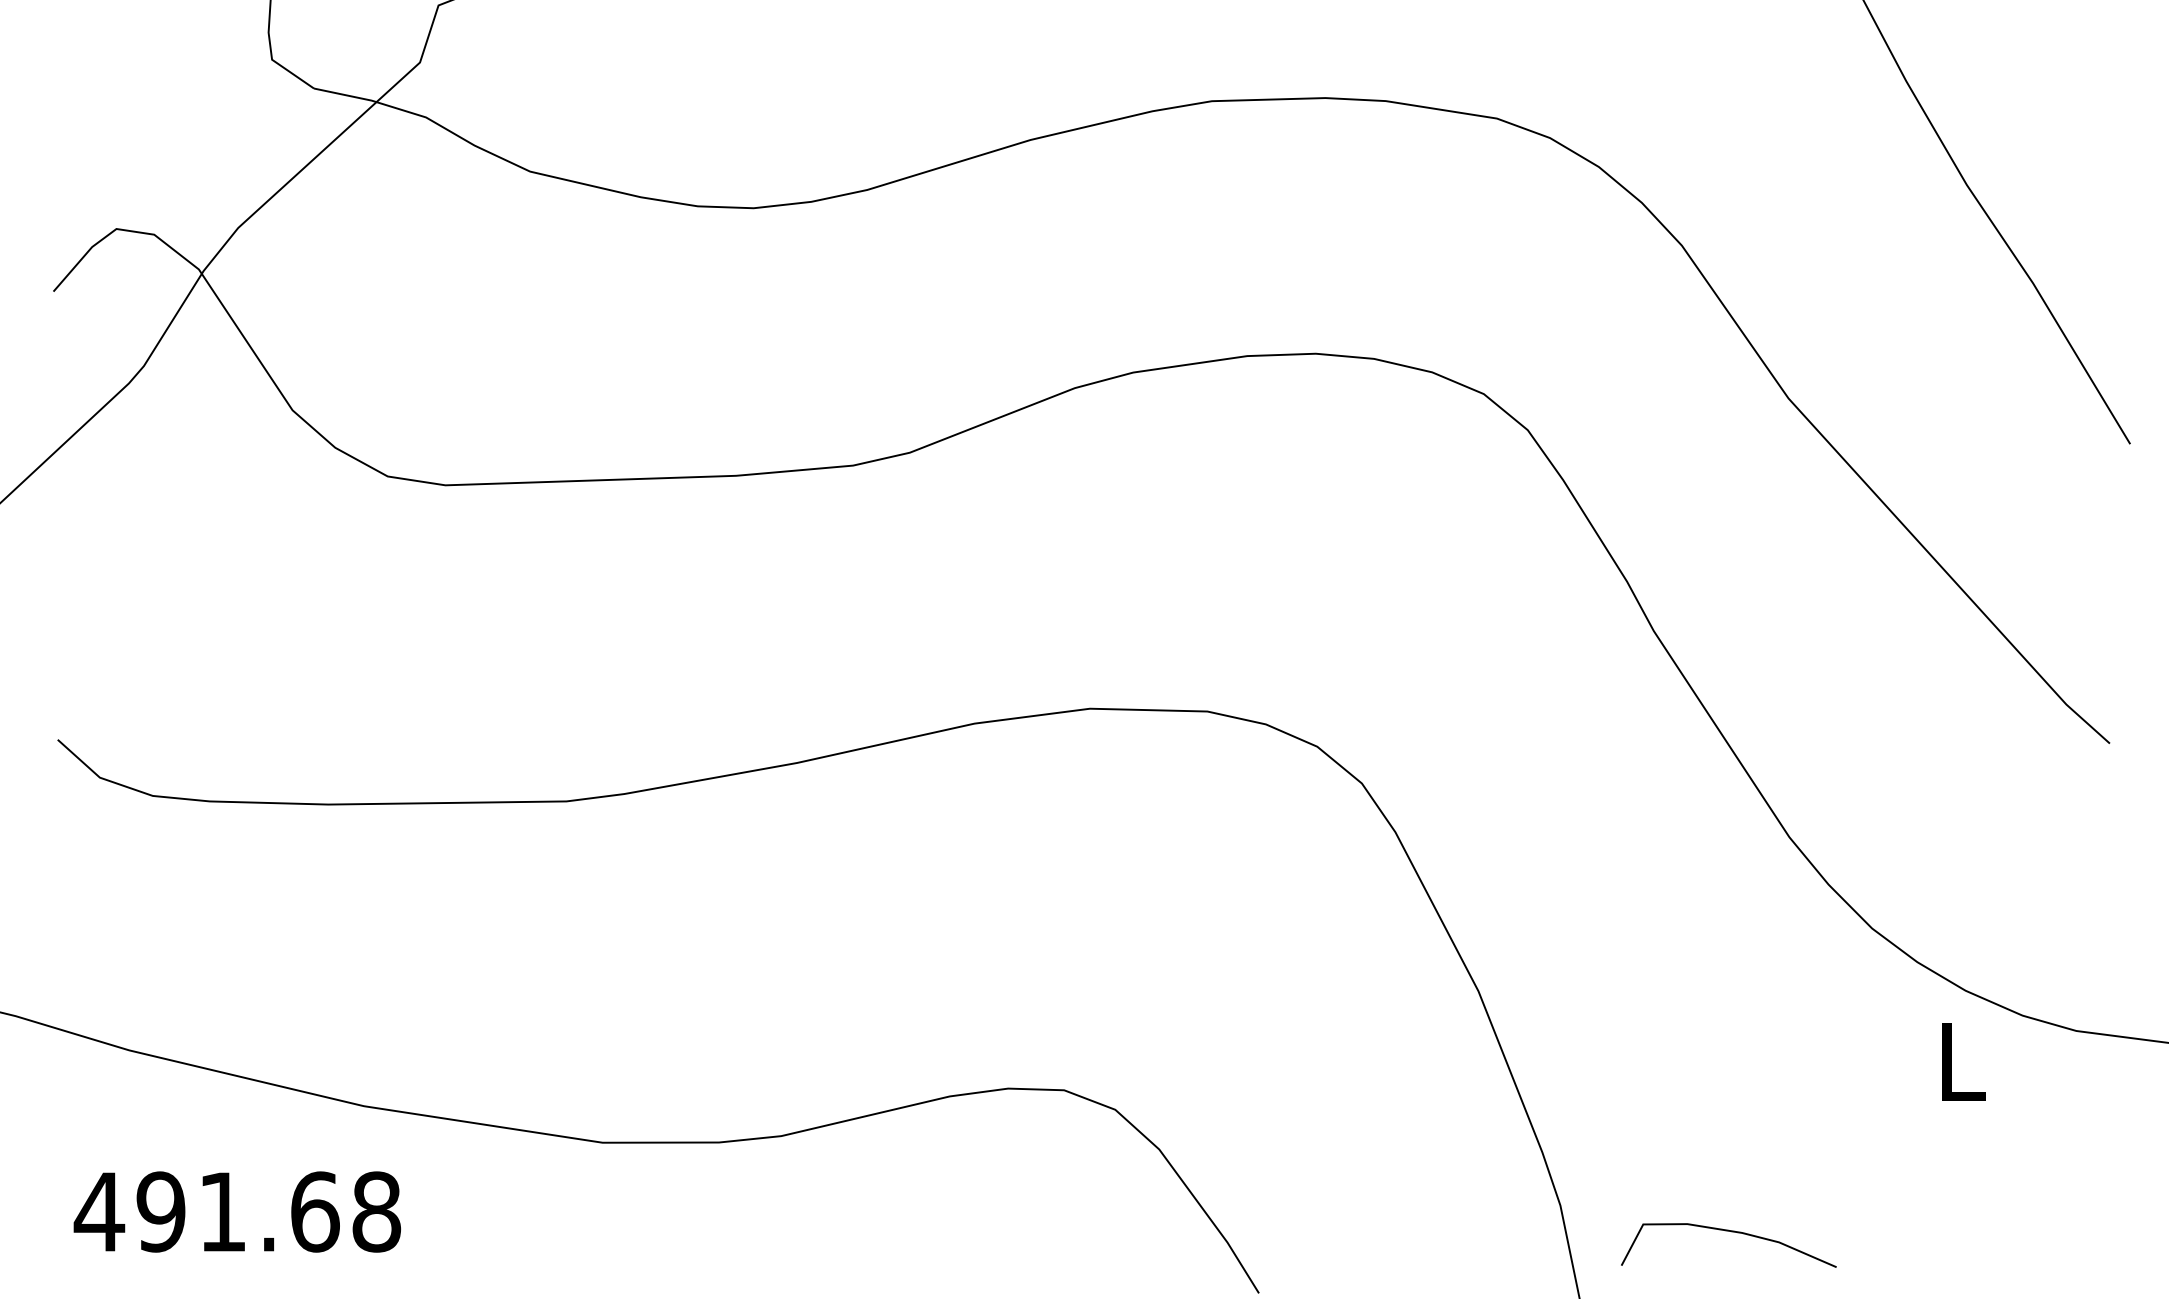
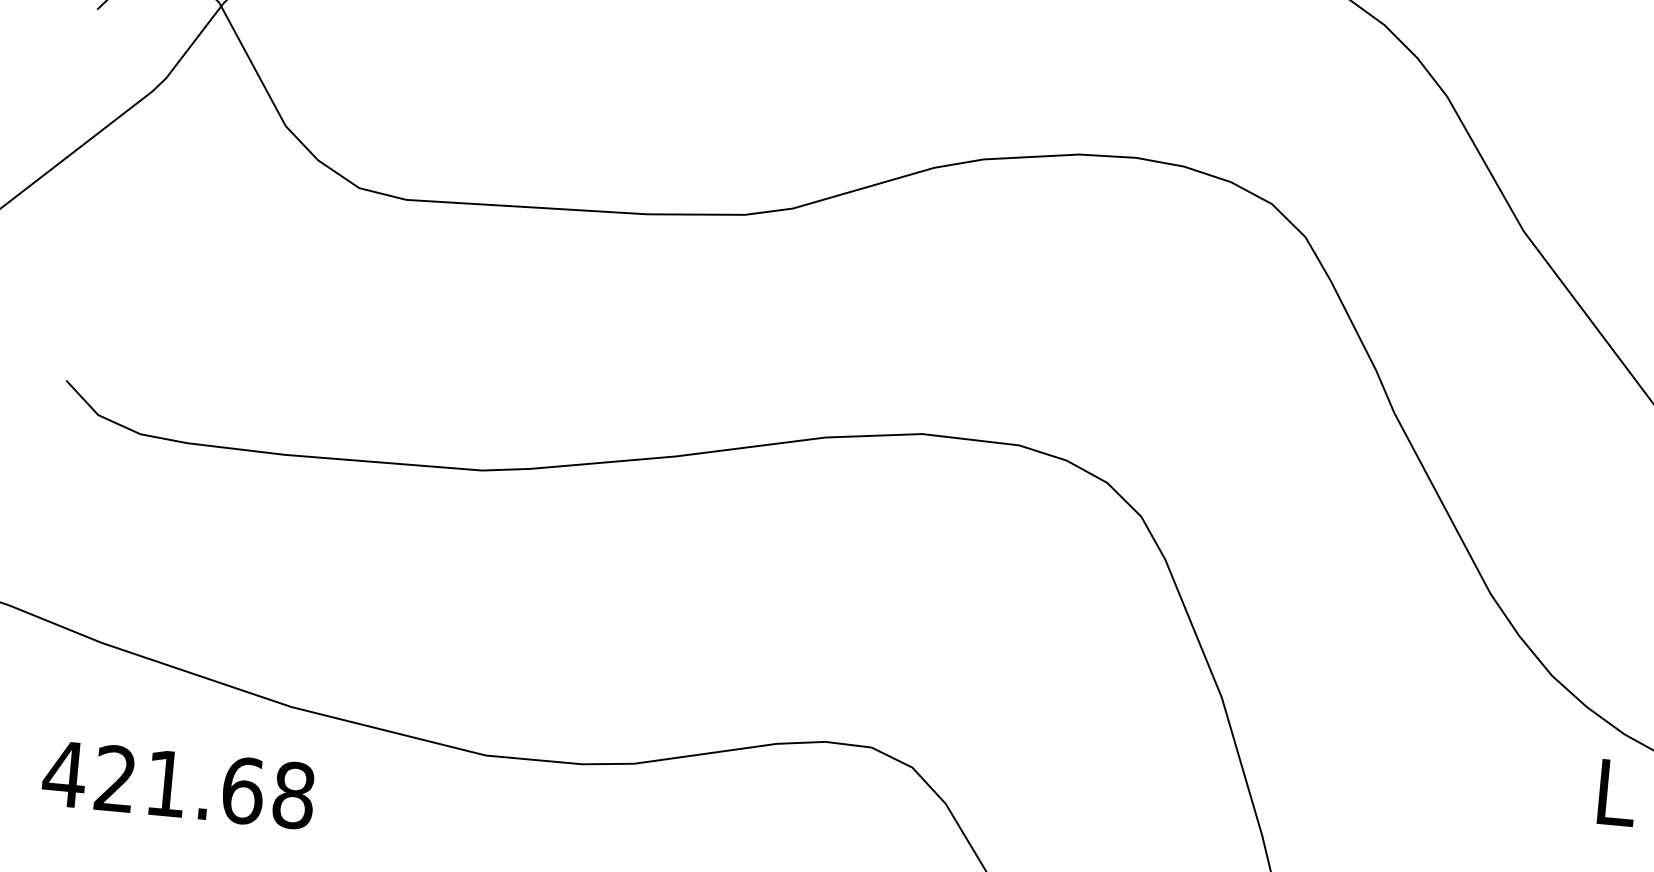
text: (160, 1211) -> (115, 778), 491.68 -> 421.68

